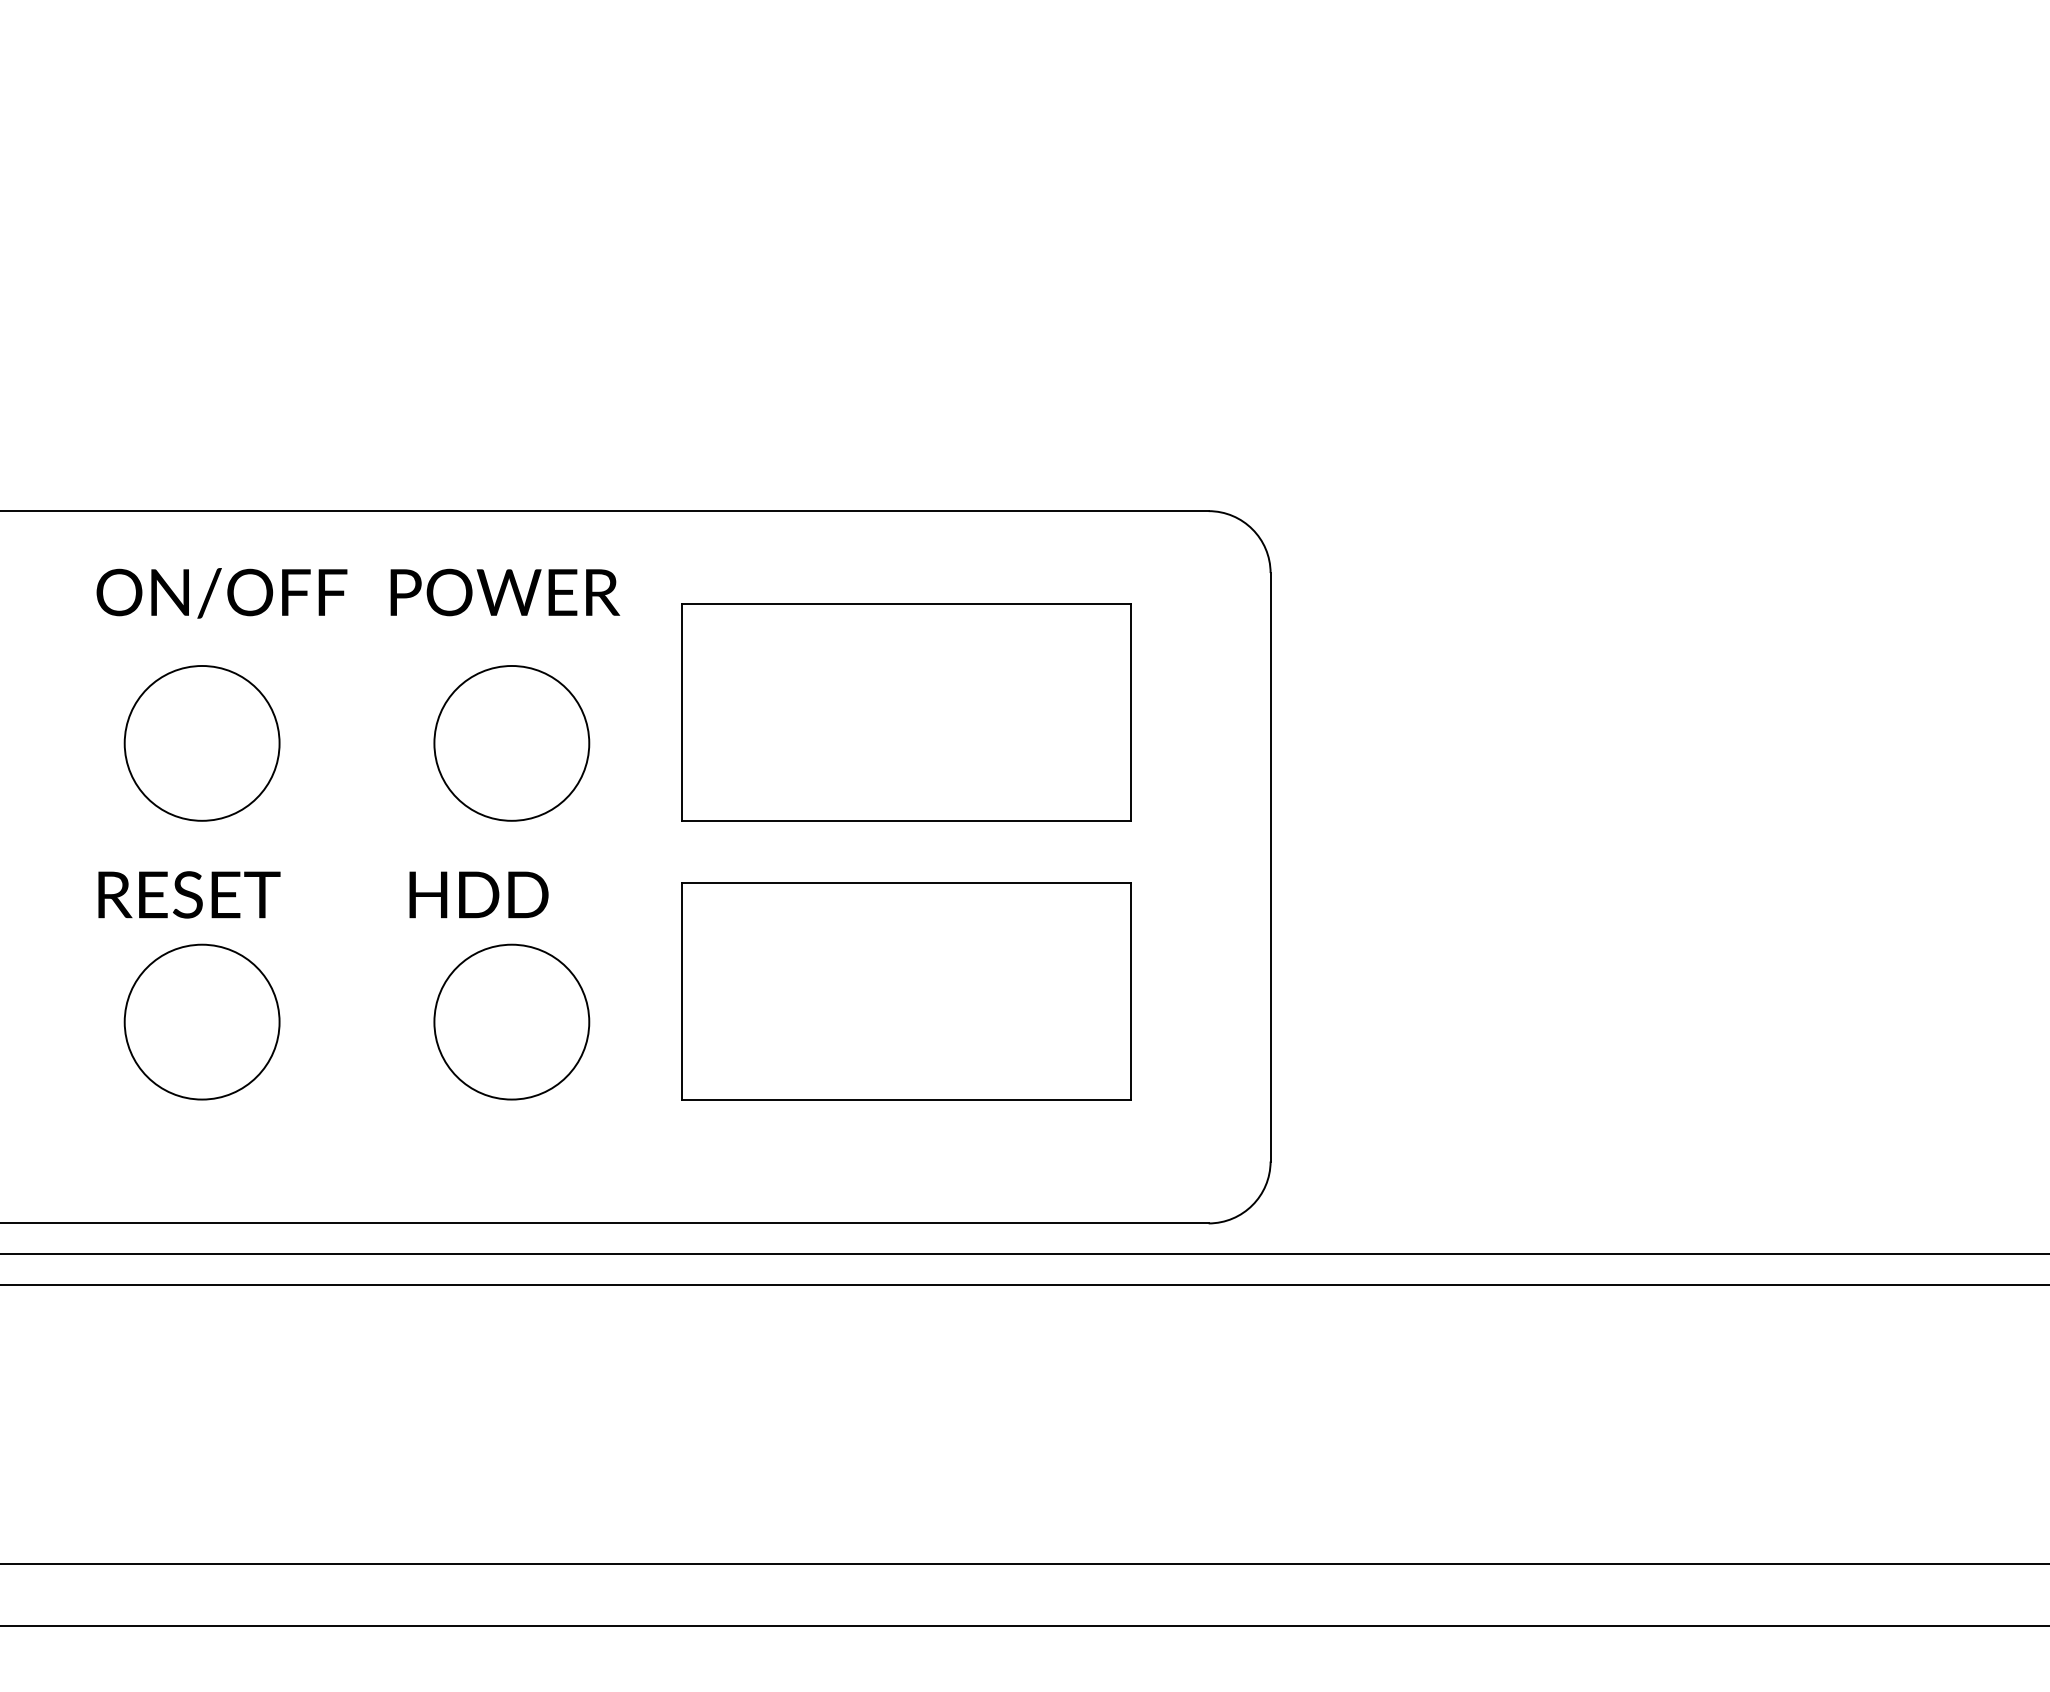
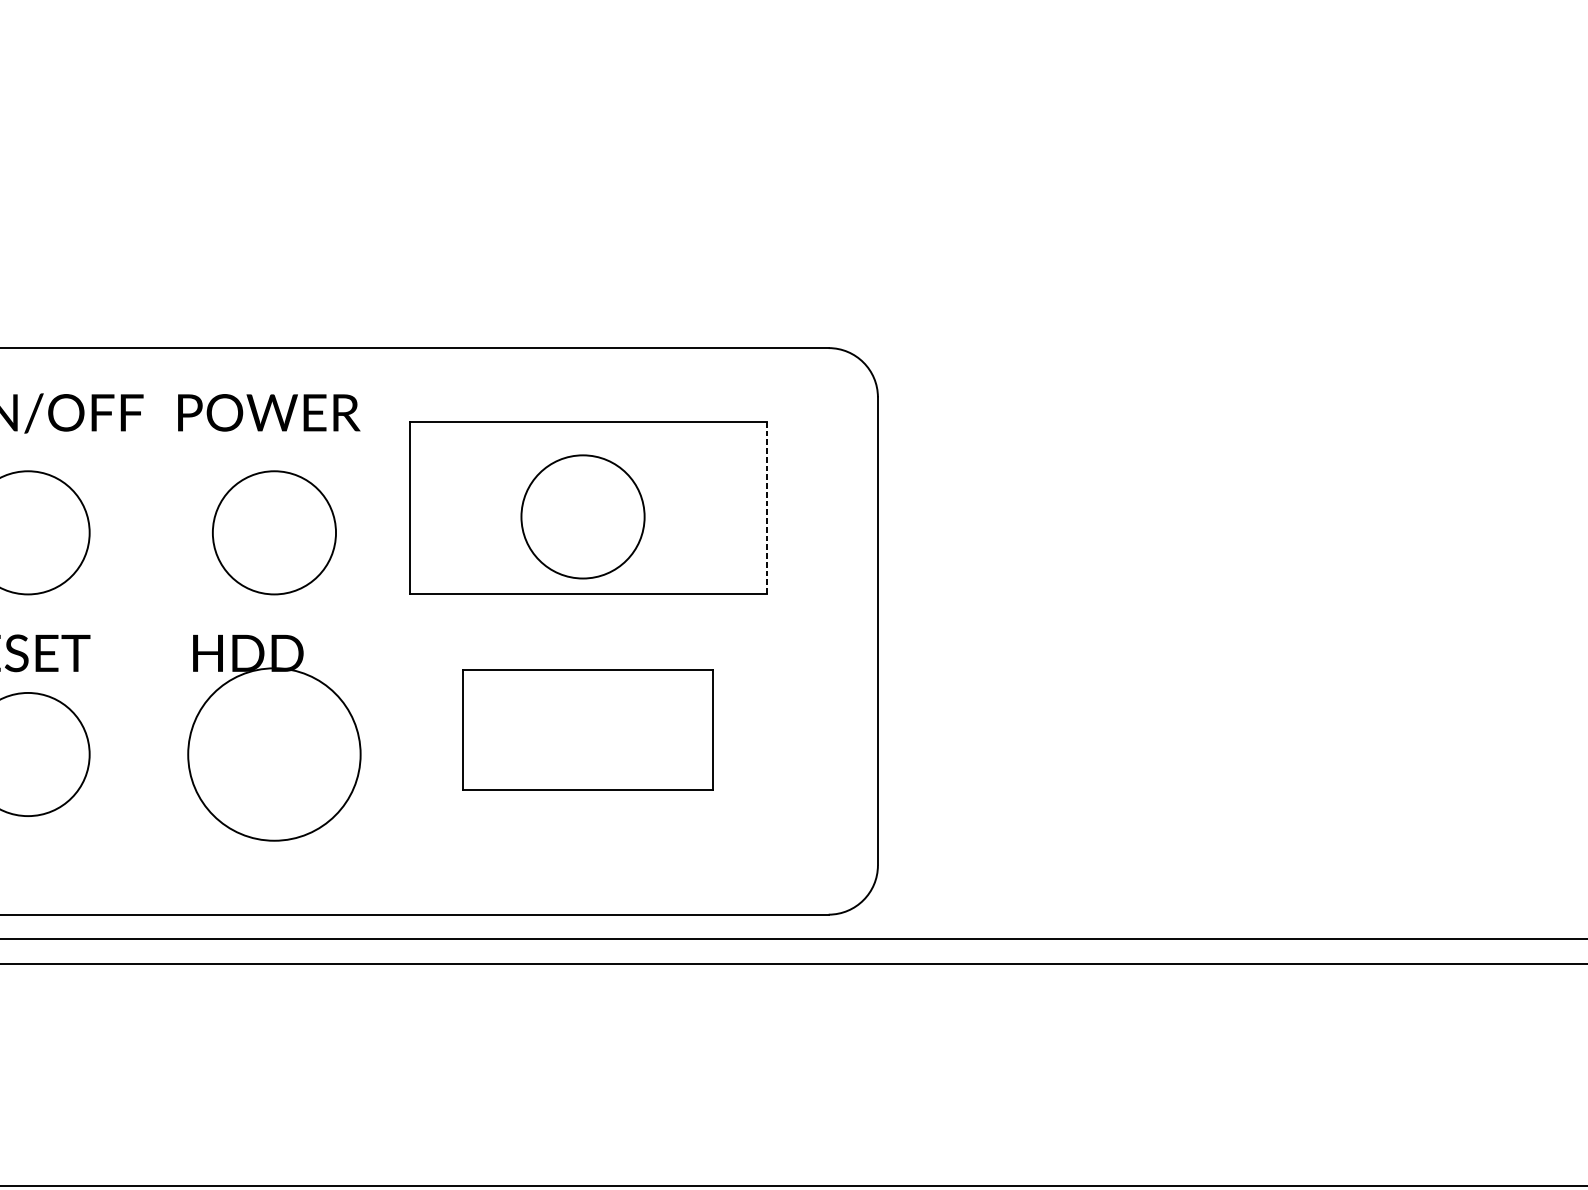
line: (1131, 712) -> (767, 508), solid -> dashed
circle: (899, 723) -> (582, 517), added
part: (906, 991) -> (588, 730), size x0.7
circle: (511, 1021) -> (274, 754), size x1.4

